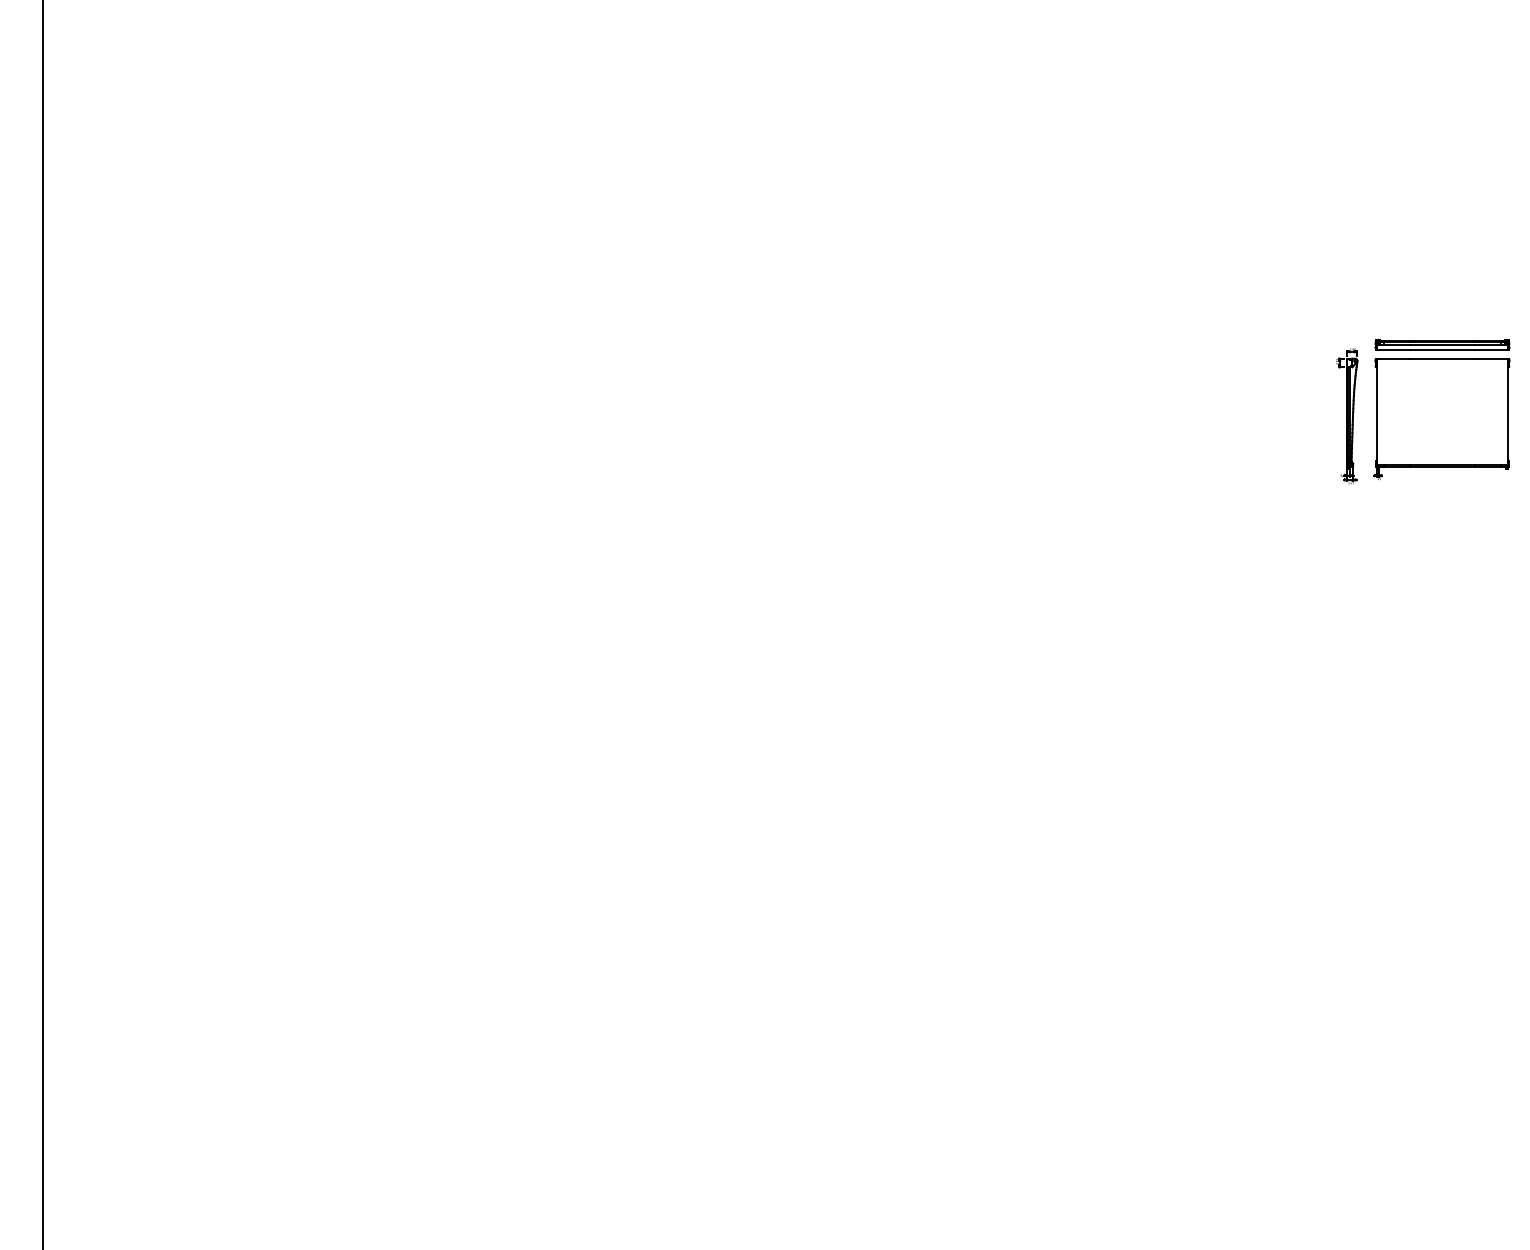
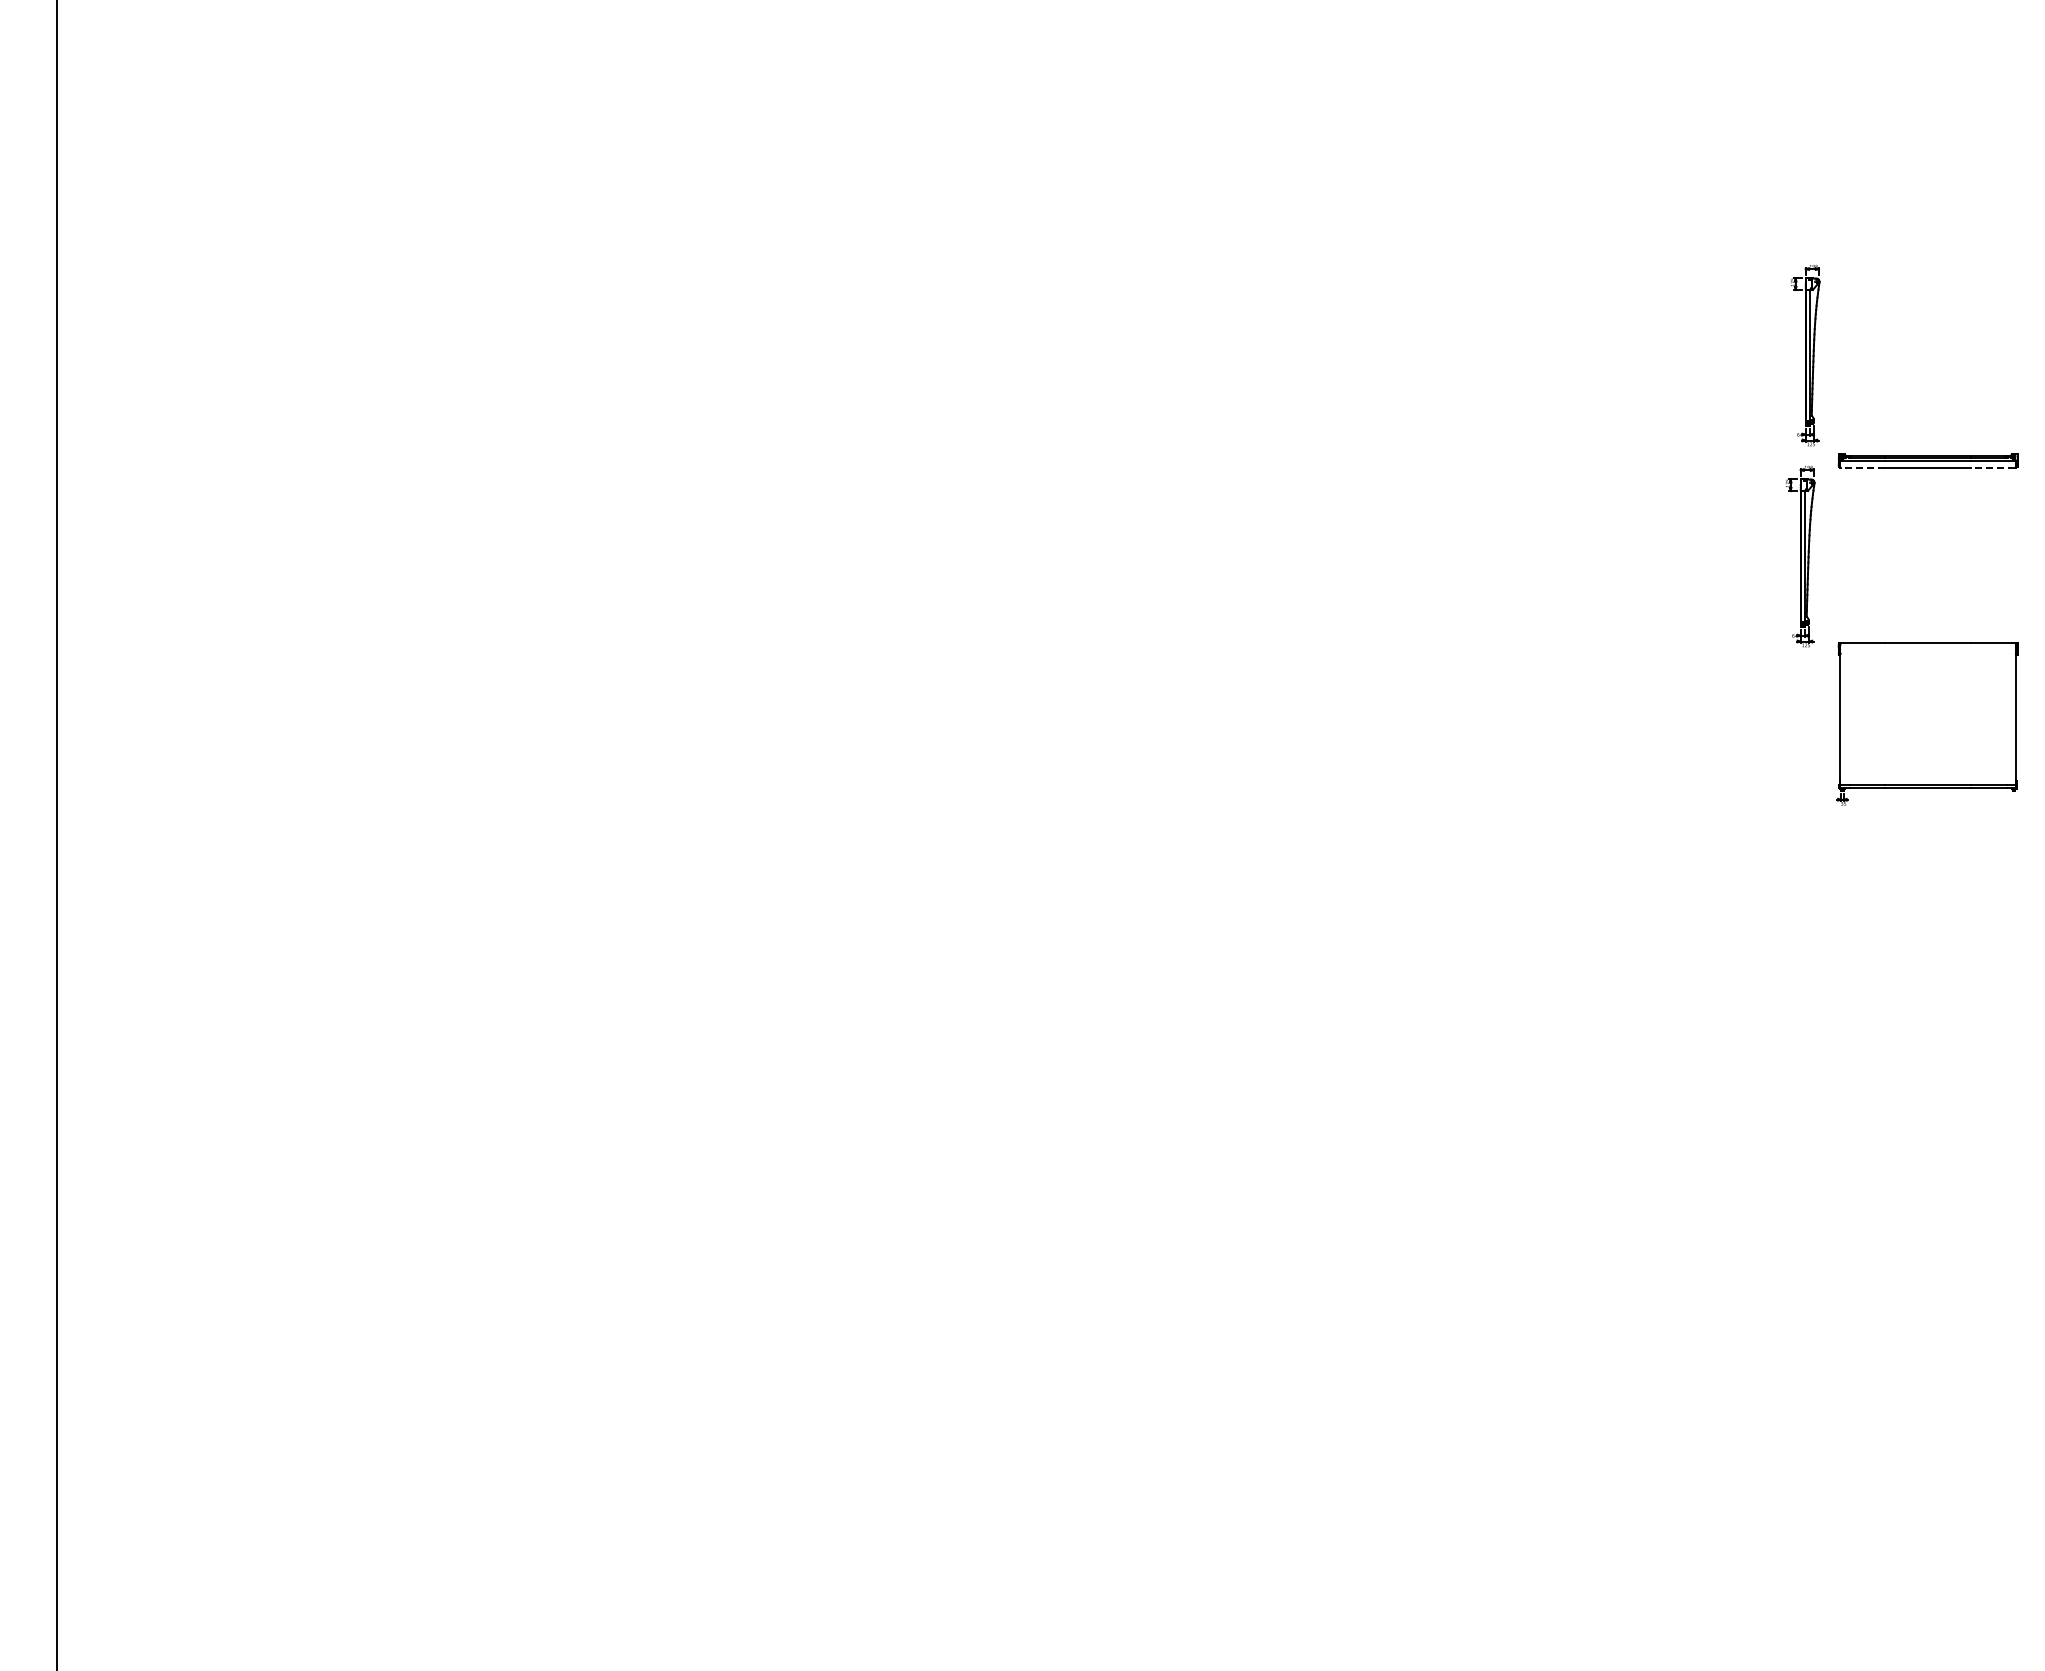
part: (1350, 265) -> (1805, 355), added
line: (1394, 350) -> (1863, 468), solid -> dashed
line: (1491, 350) -> (1993, 468), solid -> dashed
part: (1441, 418) -> (1927, 723), moved

